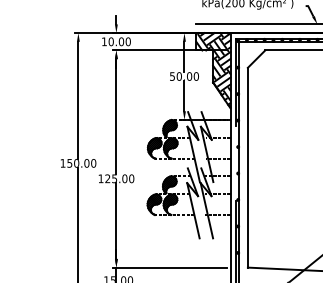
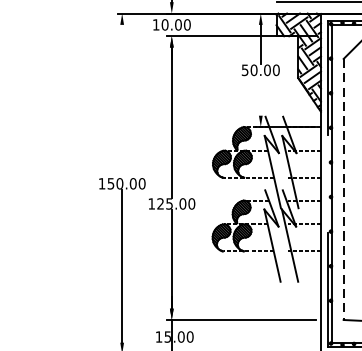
line: (184, 96) -> (260, 96), removed
line: (78, 99) -> (122, 100), removed
line: (247, 167) -> (343, 189), solid -> dashed

